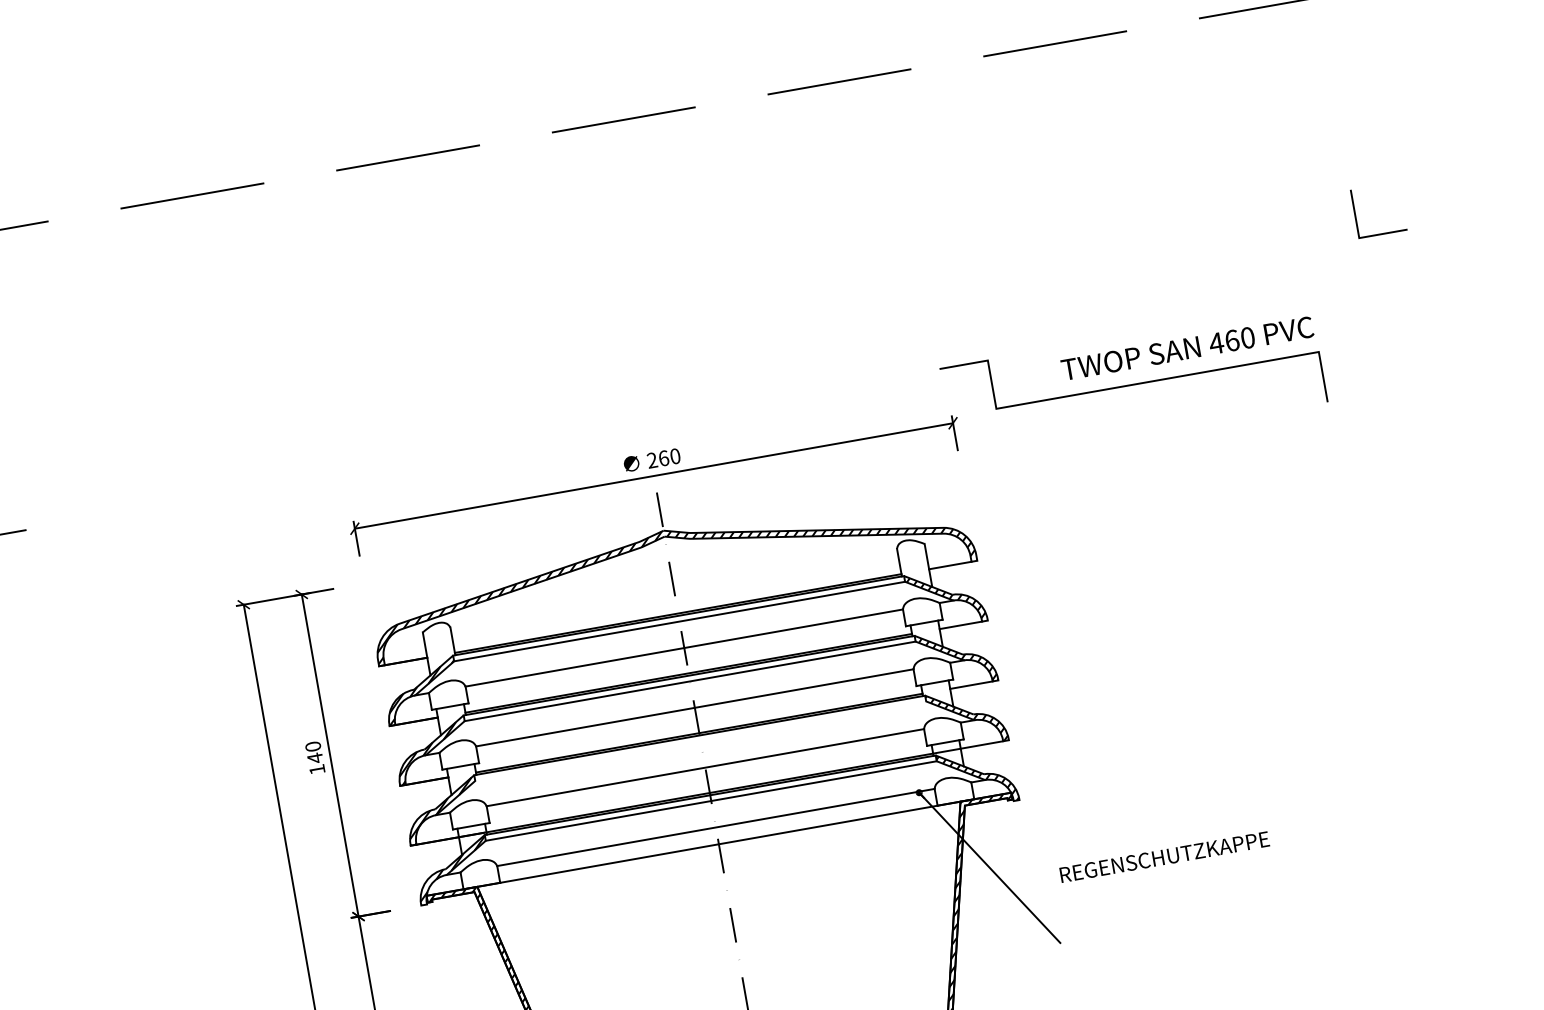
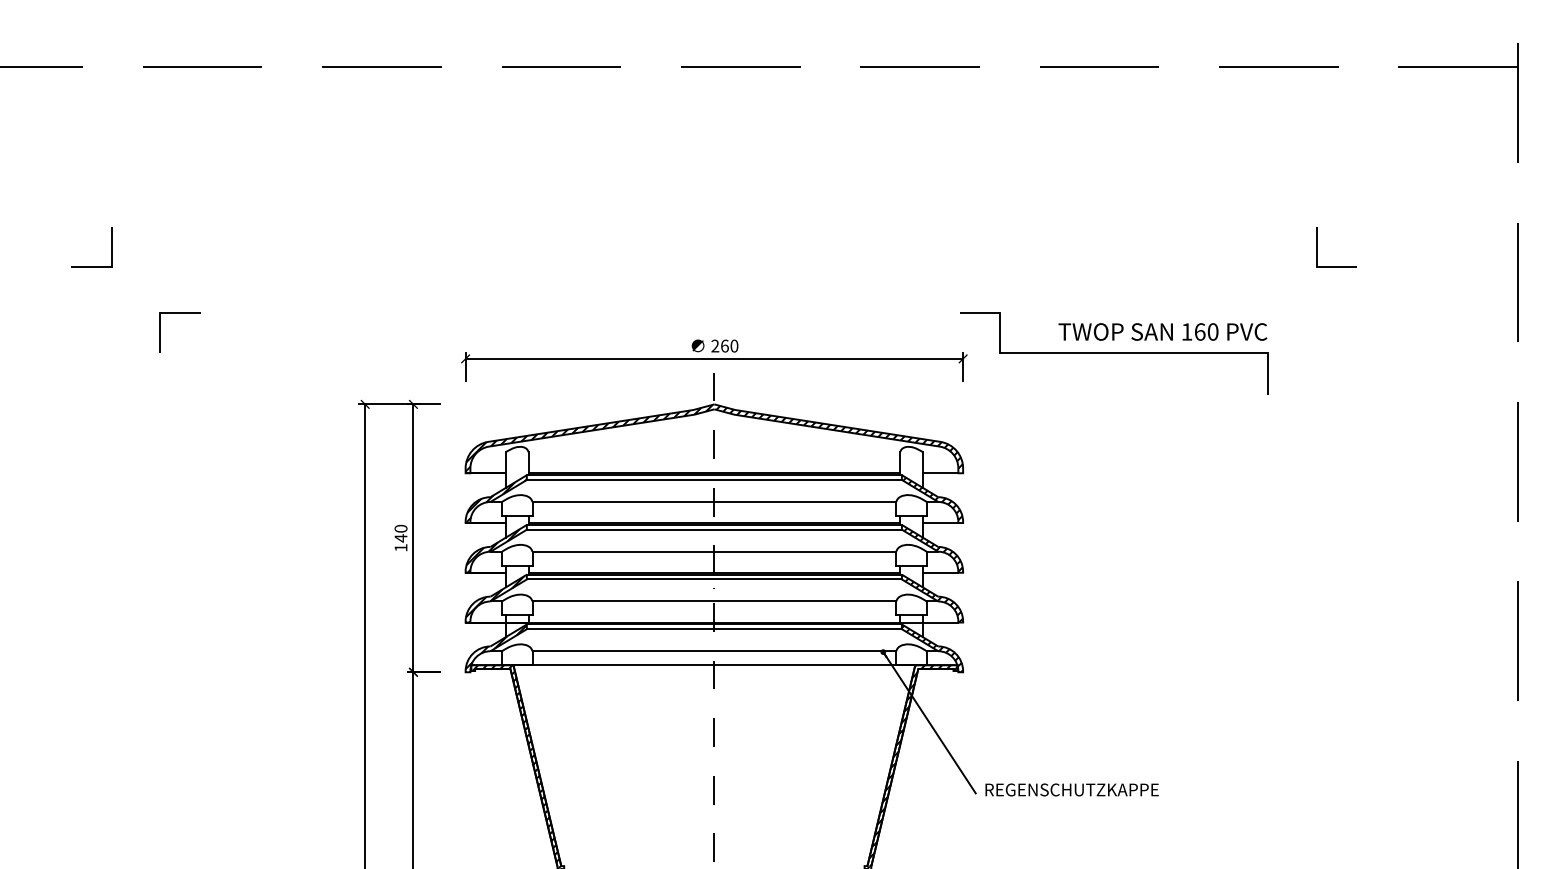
text: (1215, 342) -> (1186, 331), 460 -> 160
line: (699, 741) -> (713, 579), added
text: (1163, 856) -> (1071, 789), moved

